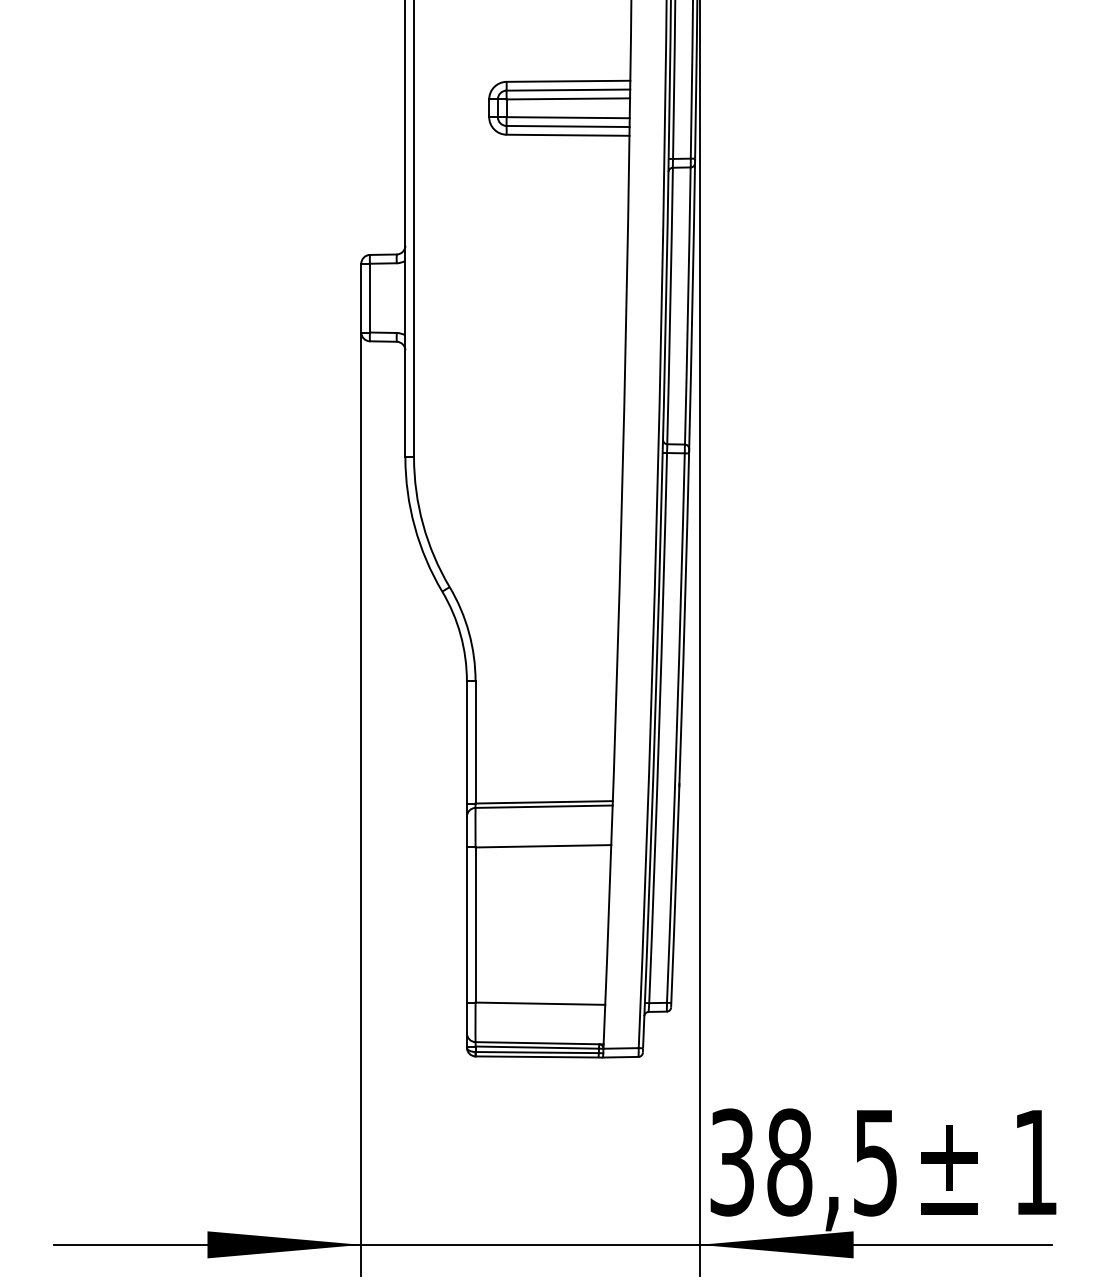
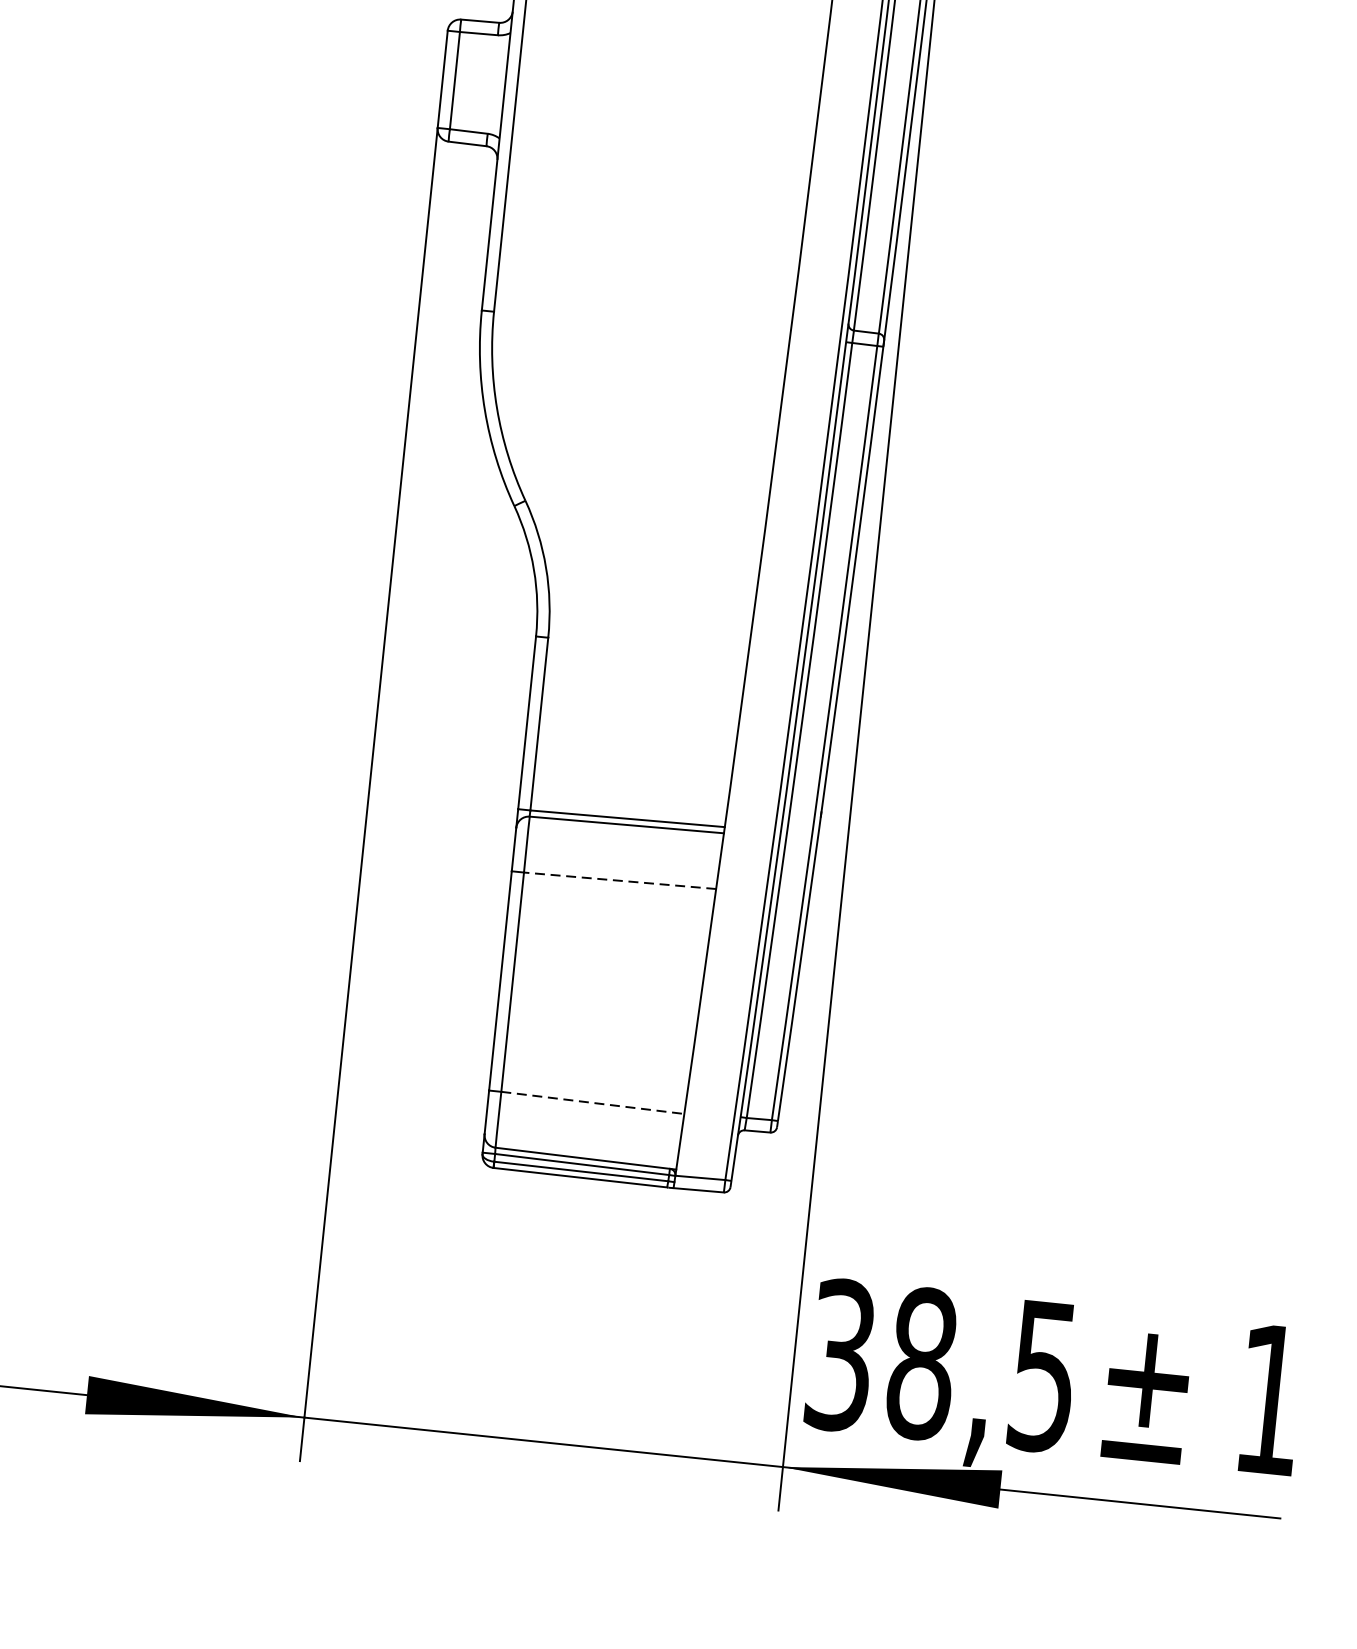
line: (543, 846) -> (620, 881), solid -> dashed
line: (540, 1003) -> (592, 1102), solid -> dashed

